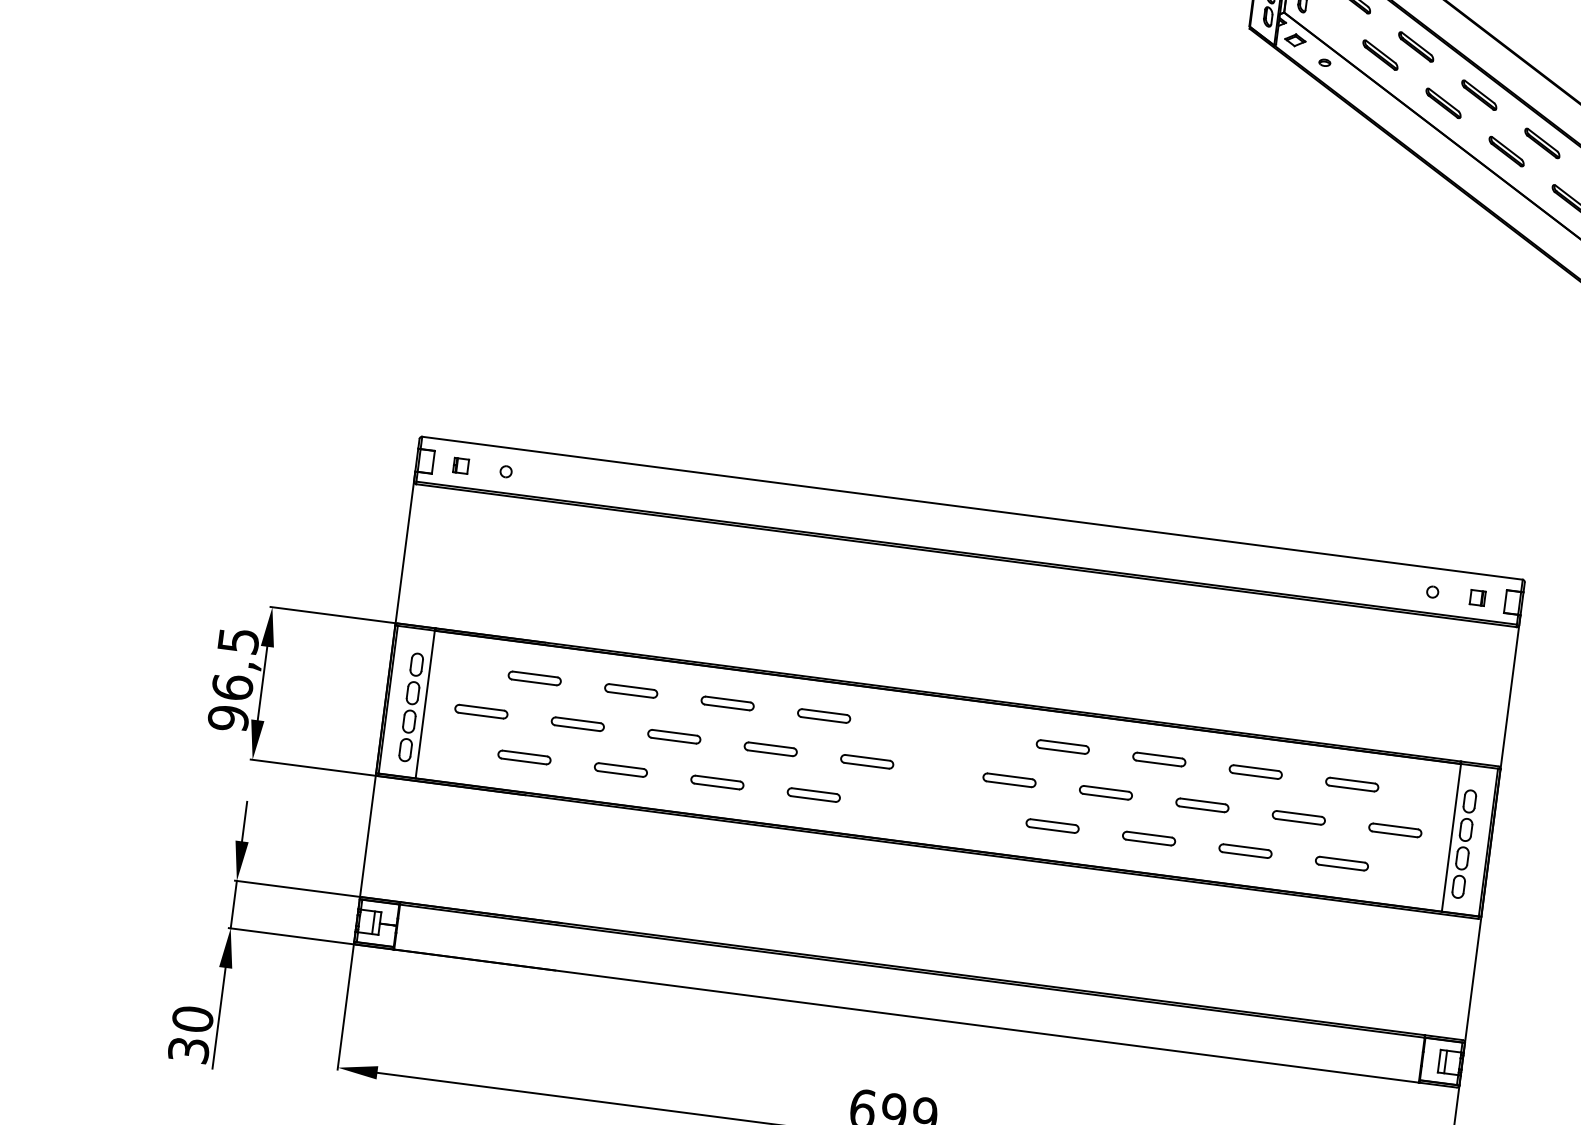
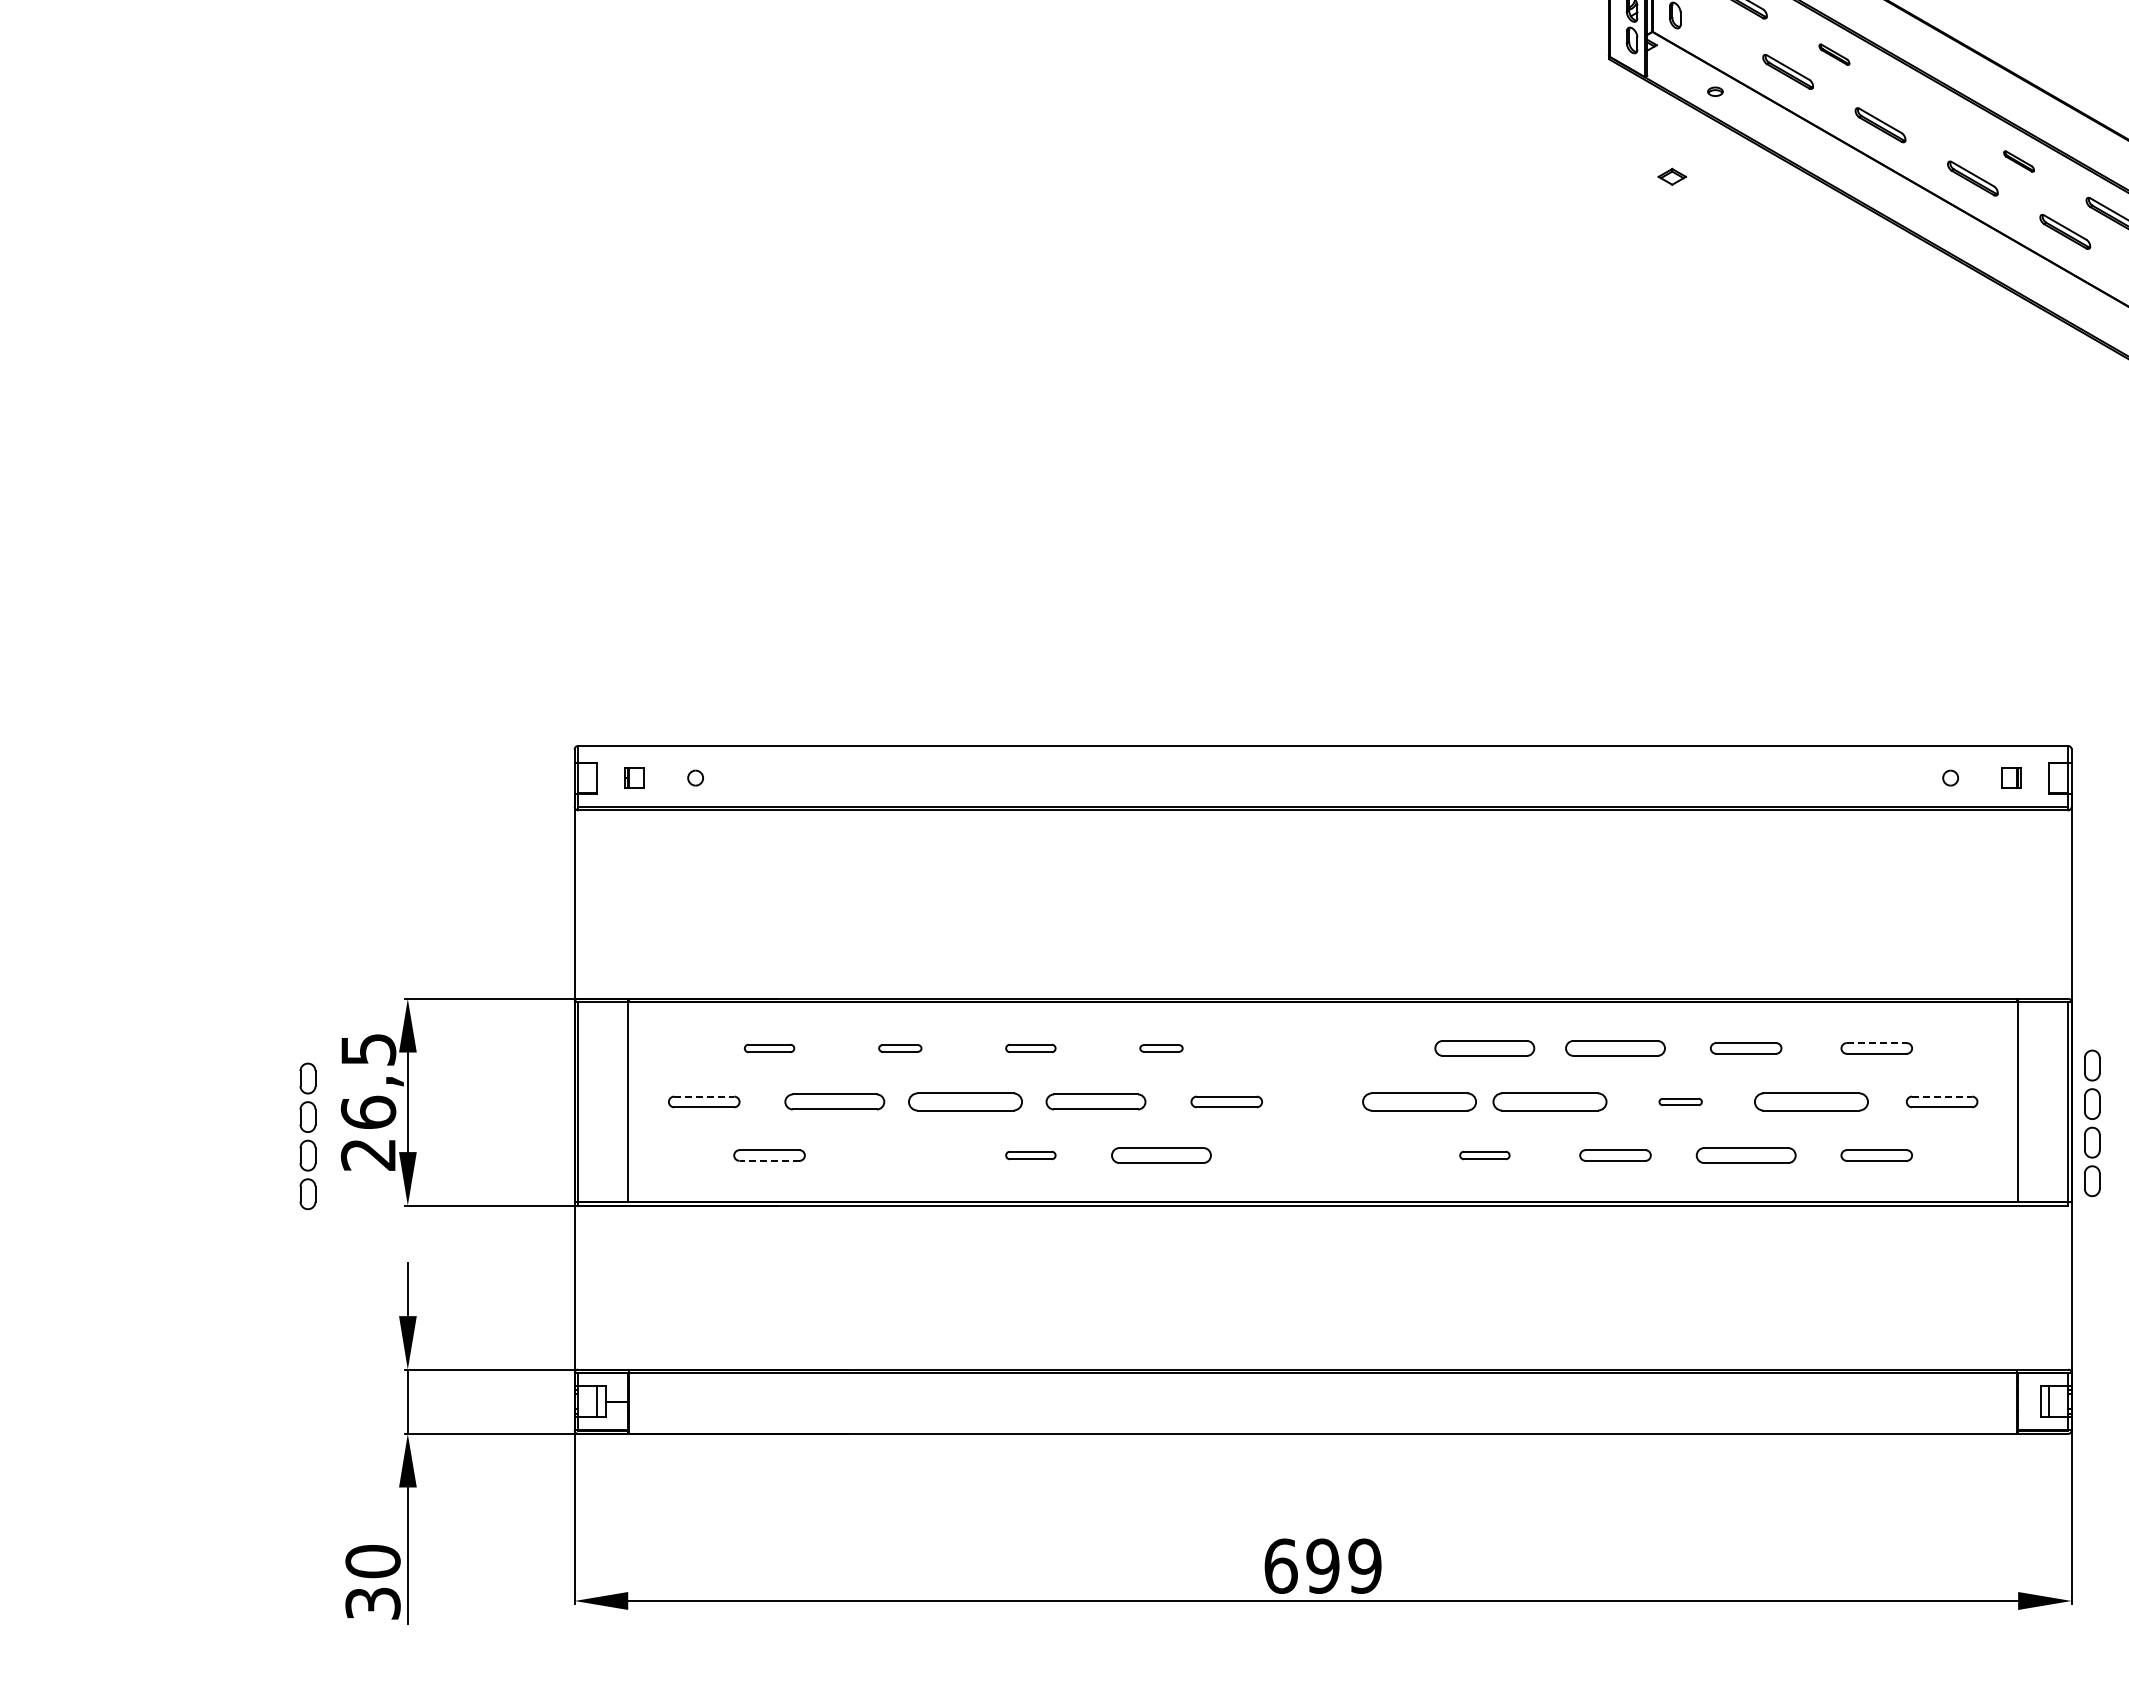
part: (1294, 39) -> (1671, 176), moved
part: (1416, 46) -> (1834, 54), size x0.6
part: (1479, 95) -> (1926, 108), removed
part: (1541, 143) -> (2018, 161), size x0.6
part: (534, 678) -> (769, 1048), size x0.7
part: (631, 691) -> (900, 1048), size x0.6
part: (727, 703) -> (1030, 1048), size x0.7
part: (410, 707) -> (307, 1136), moved
line: (482, 707) -> (704, 1096), solid -> dashed
part: (824, 716) -> (1161, 1048), size x0.6
text: (228, 718) -> (368, 1154), 96,5 -> 26,5
part: (577, 723) -> (834, 1101), size x1.4
part: (674, 736) -> (965, 1101), size x1.6
part: (1062, 747) -> (1484, 1048), size x1.4
part: (771, 748) -> (1096, 1101), size x1.4
part: (1159, 759) -> (1615, 1048), size x1.4
line: (523, 761) -> (769, 1160), solid -> dashed
part: (621, 770) -> (900, 1155), removed
part: (1009, 779) -> (1419, 1101), size x1.6
line: (1352, 780) -> (1876, 1043), solid -> dashed
part: (717, 782) -> (1030, 1155), size x0.7
part: (1106, 792) -> (1550, 1101), size x1.6
part: (813, 795) -> (1161, 1155), size x1.4
part: (1202, 804) -> (1680, 1101), size x0.6
part: (1298, 817) -> (1811, 1101), size x1.6
part: (1052, 826) -> (1484, 1155), size x0.7
line: (1396, 826) -> (1942, 1096), solid -> dashed
part: (1464, 844) -> (2092, 1123), moved
part: (1245, 851) -> (1745, 1155), size x1.4

